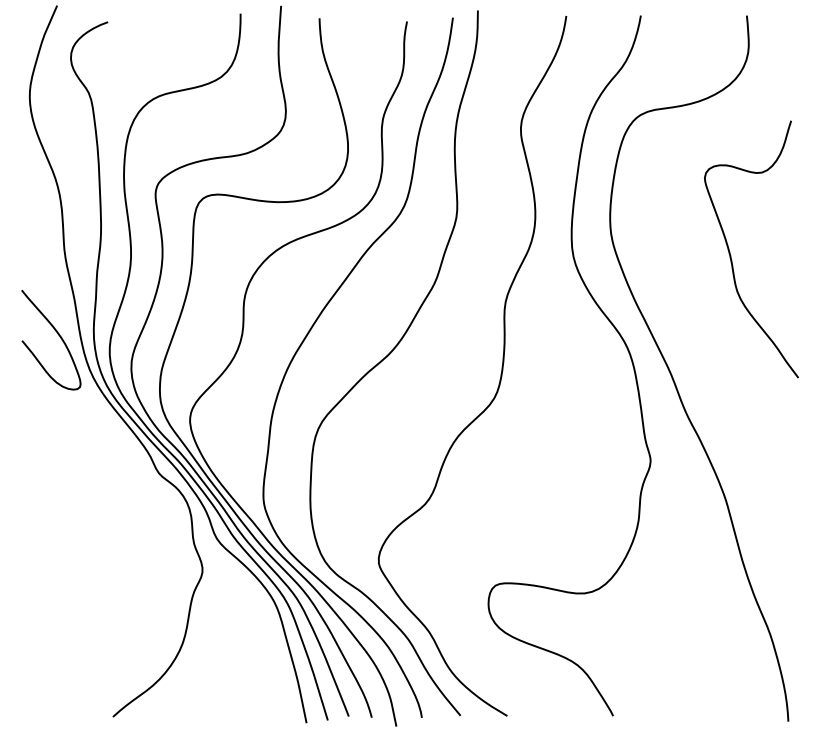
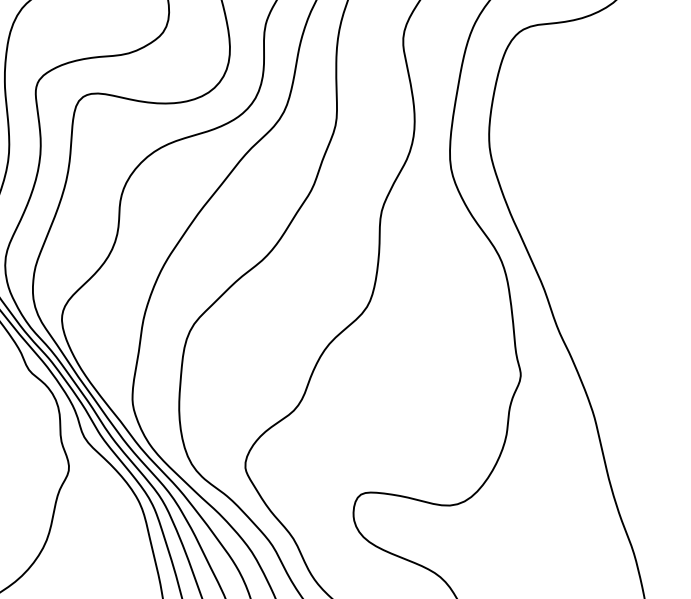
curve: (731, 255) -> (609, 173), removed

